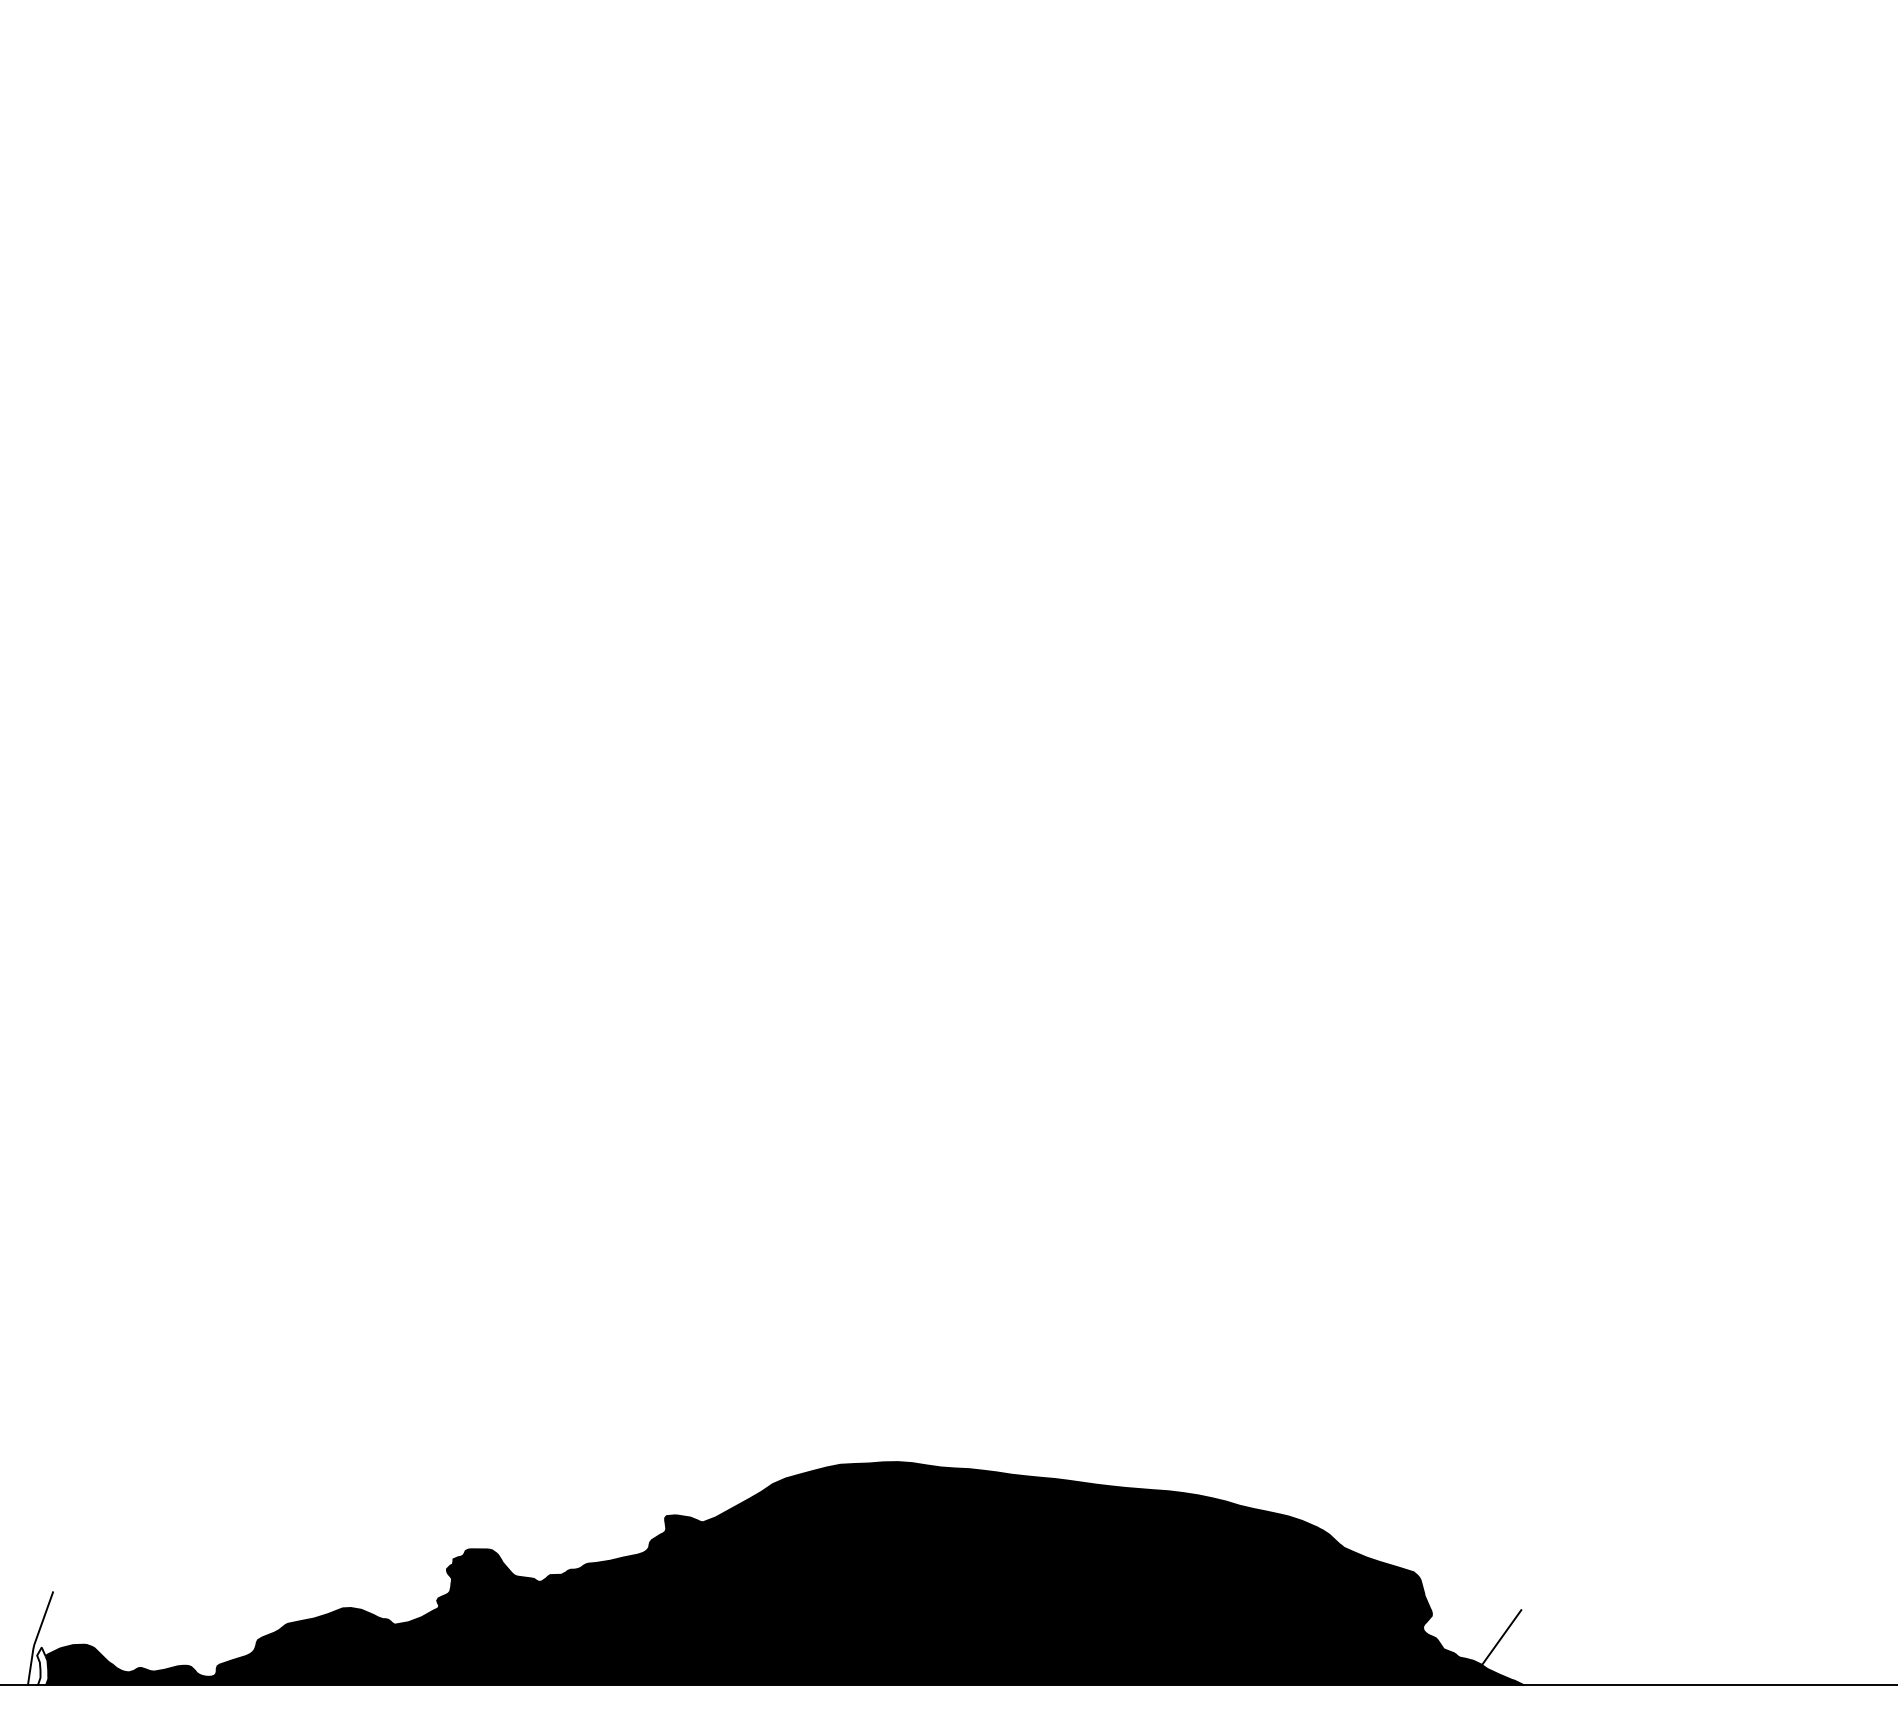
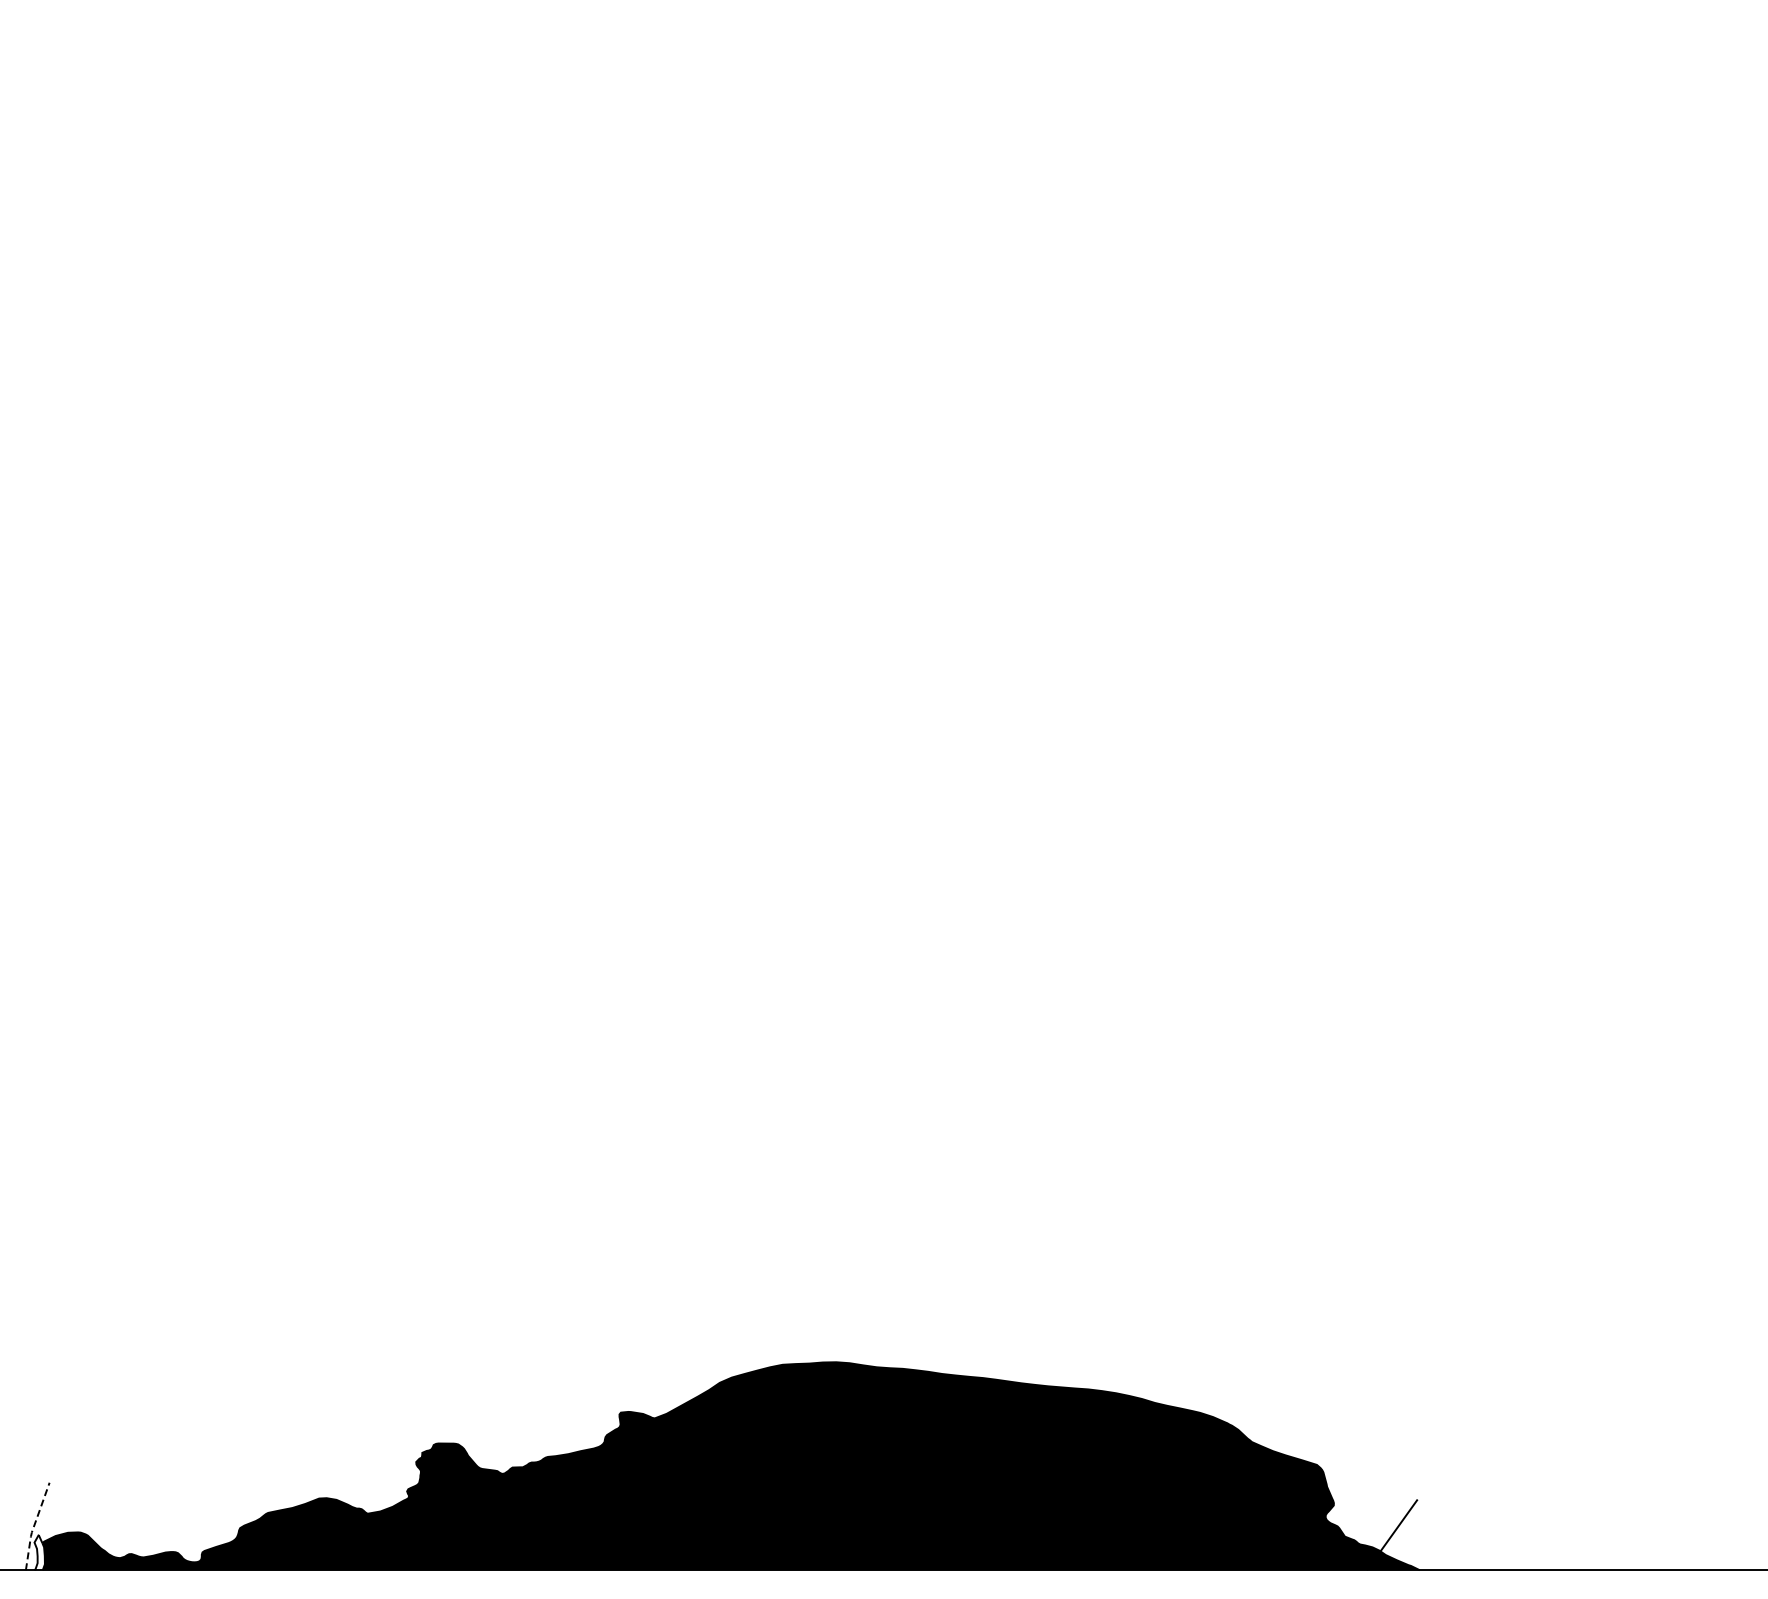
line: (36, 1638) -> (33, 1526), solid -> dashed

